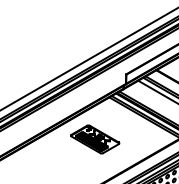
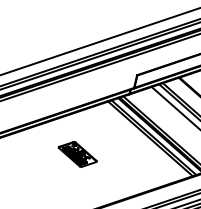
part: (95, 139) -> (78, 154), size x0.6

